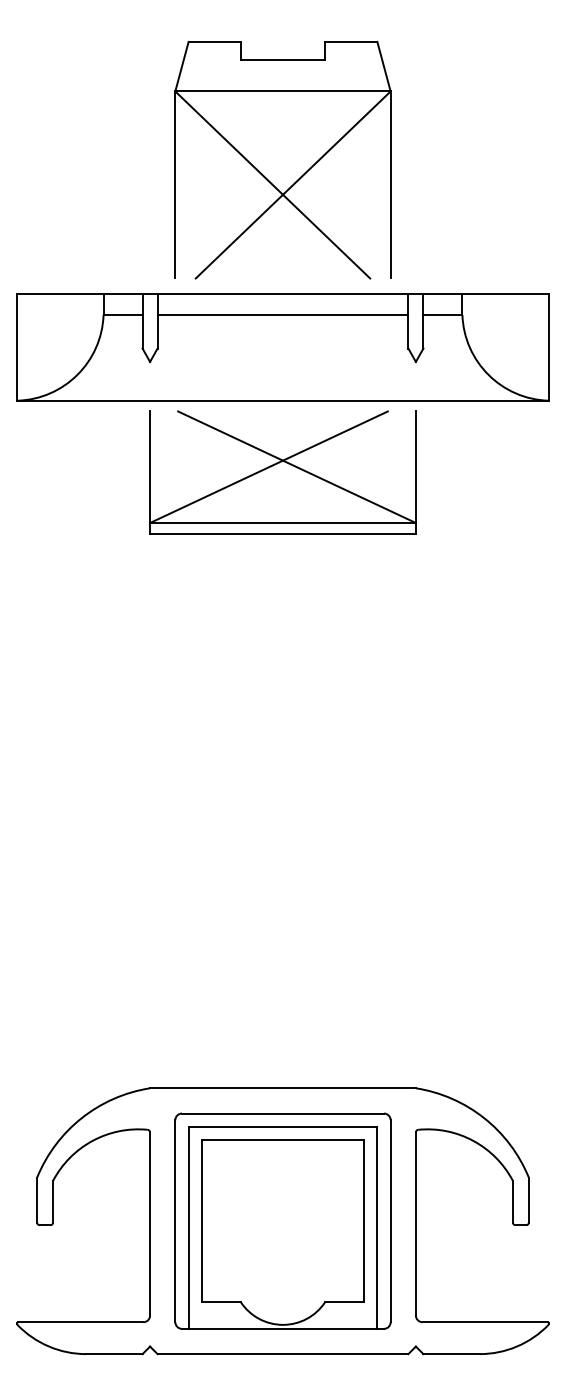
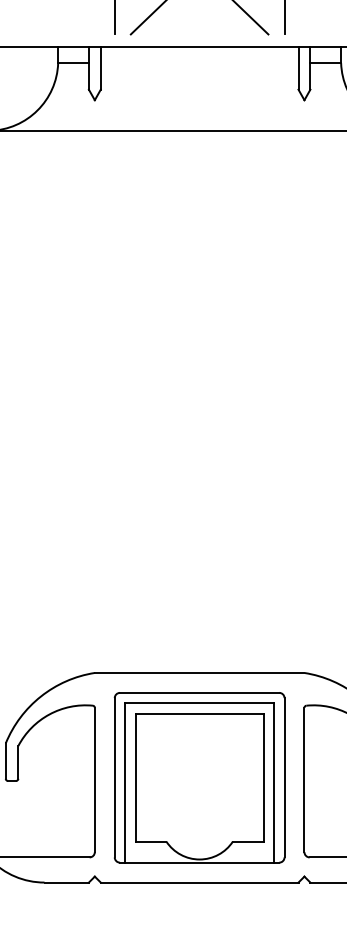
line: (282, 314) -> (199, 62), removed
part: (282, 472) -> (199, 187), removed

